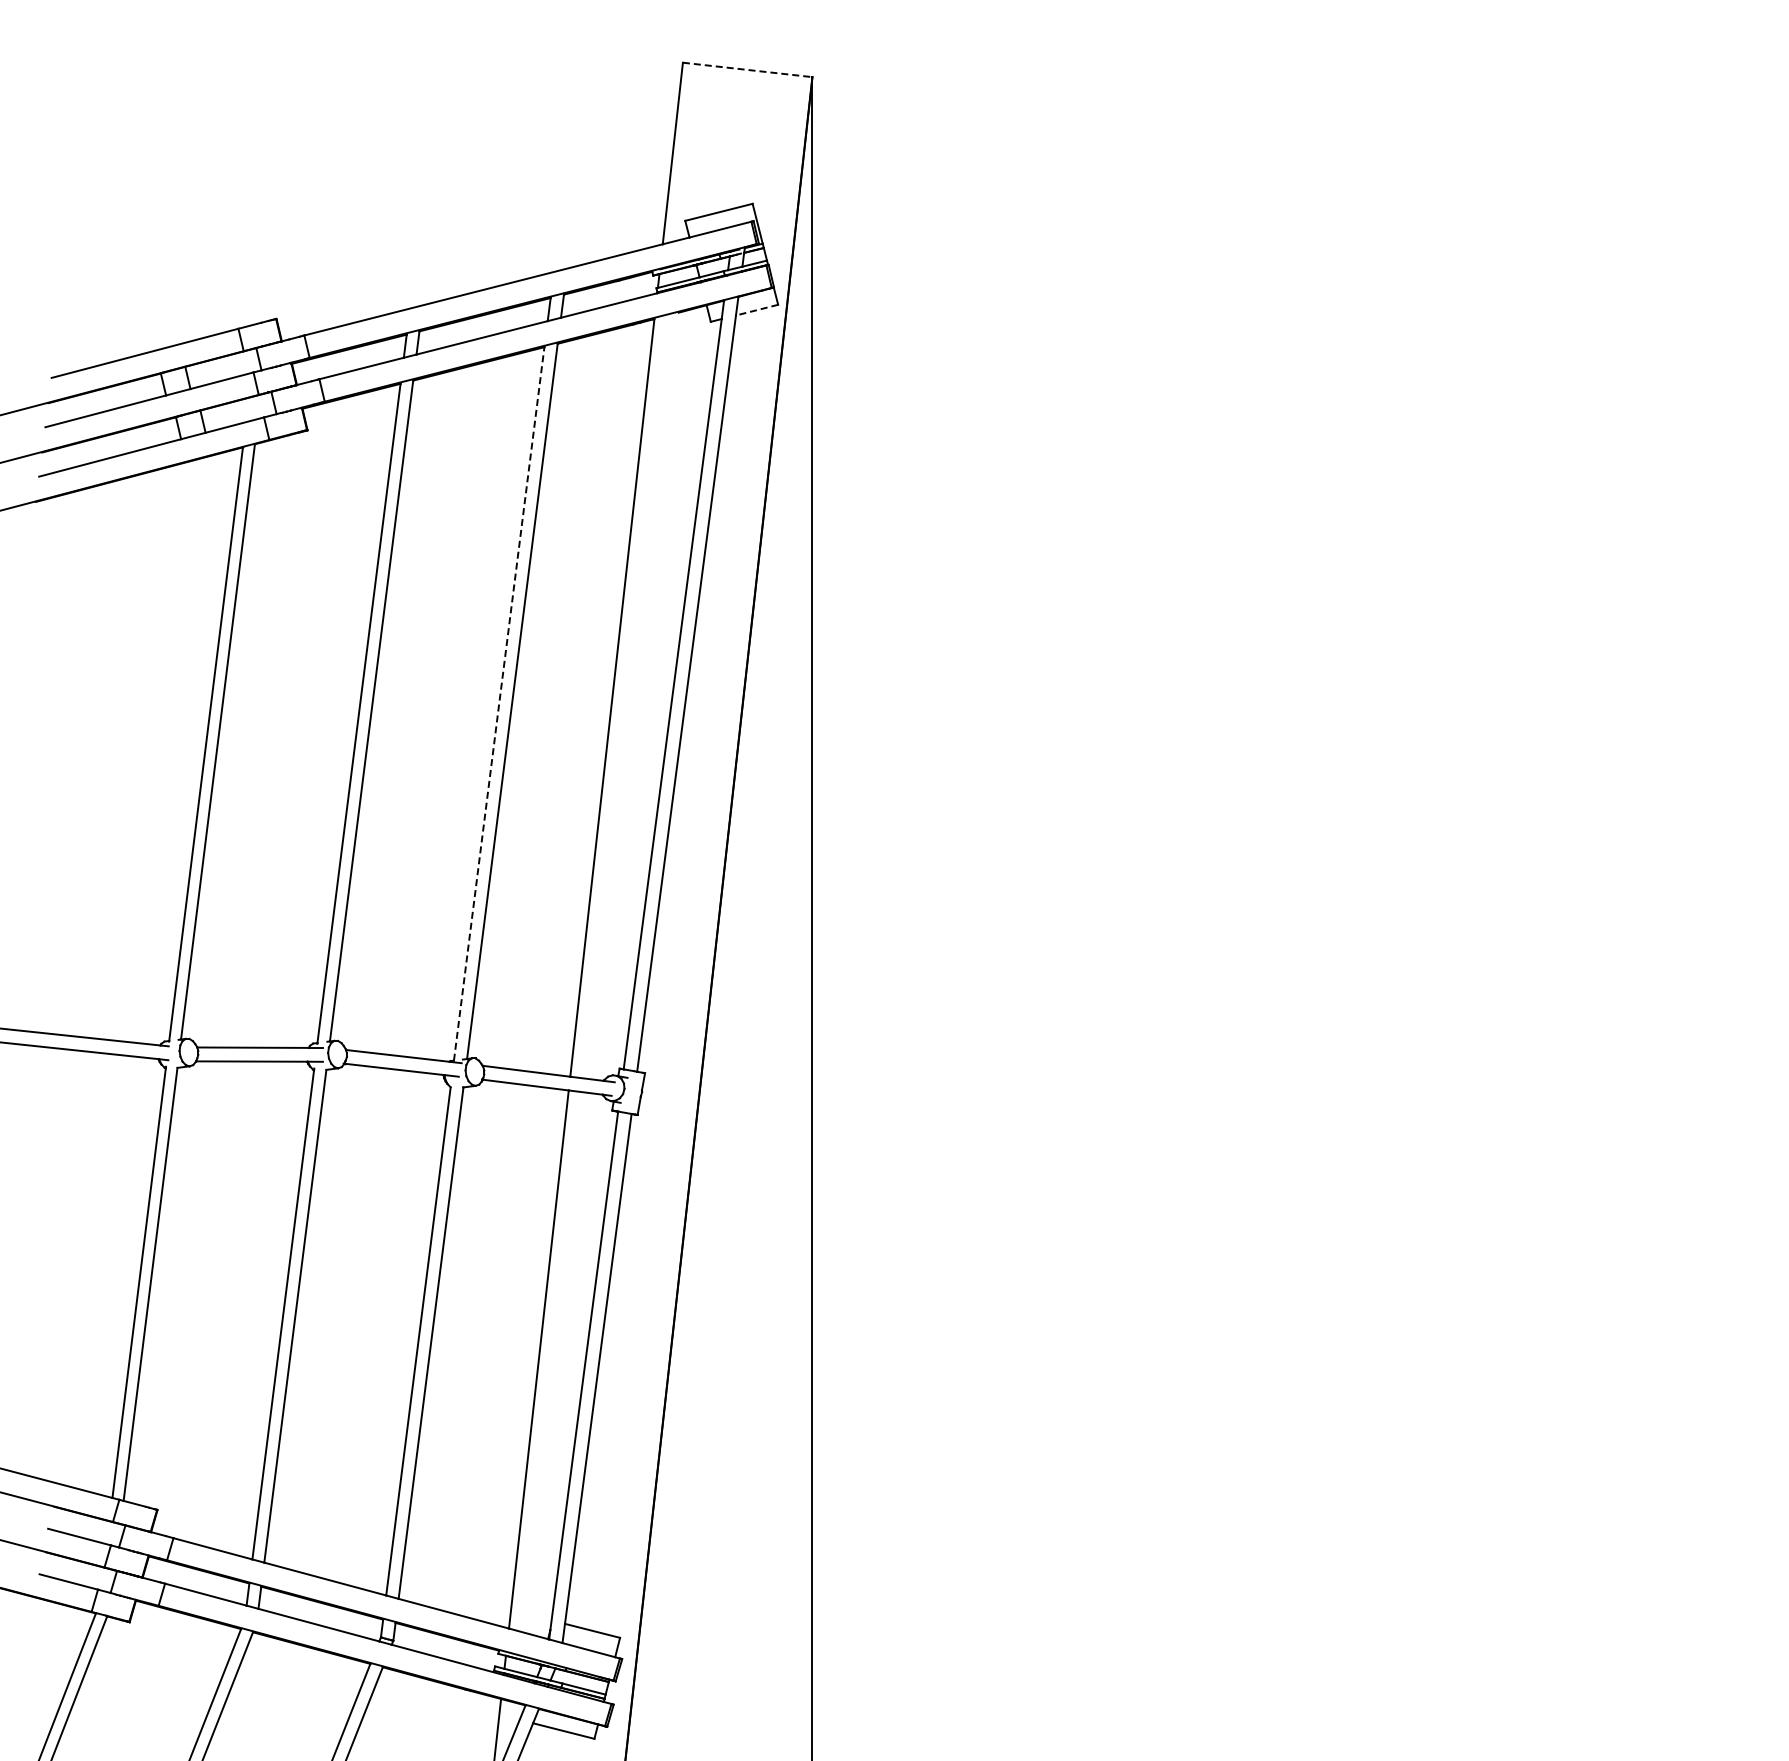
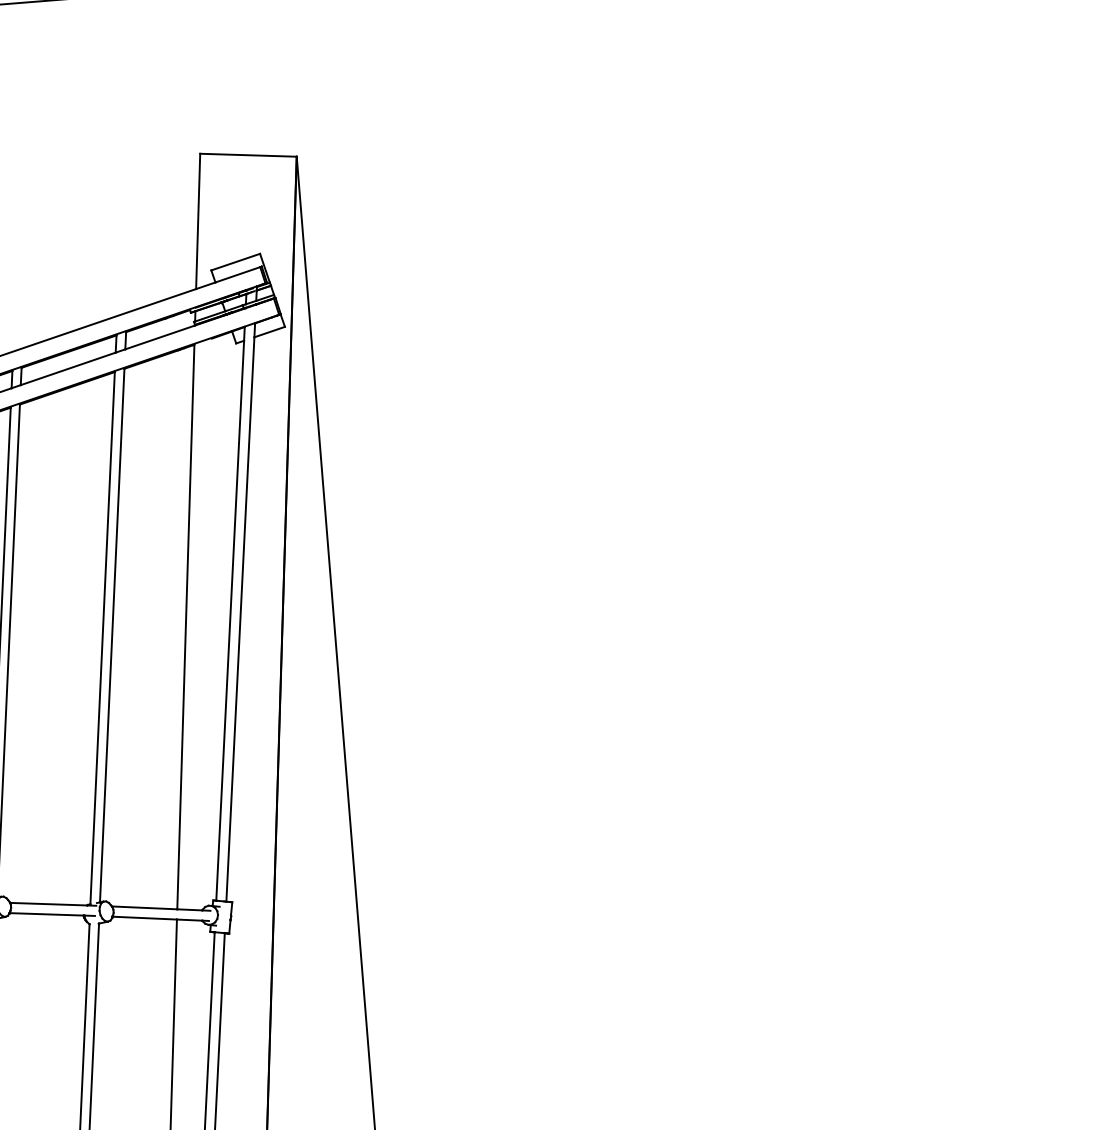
line: (748, 70) -> (249, 155), dashed -> solid
line: (757, 310) -> (270, 332), dashed -> solid
line: (499, 703) -> (102, 637), dashed -> solid

